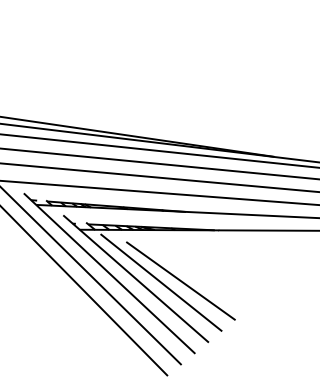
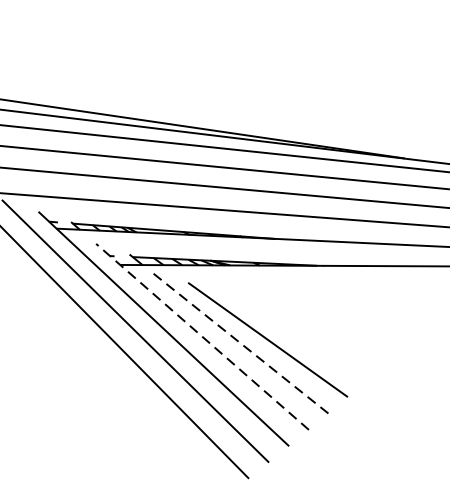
line: (136, 278) -> (203, 336), solid -> dashed
line: (161, 282) -> (239, 342), solid -> dashed

